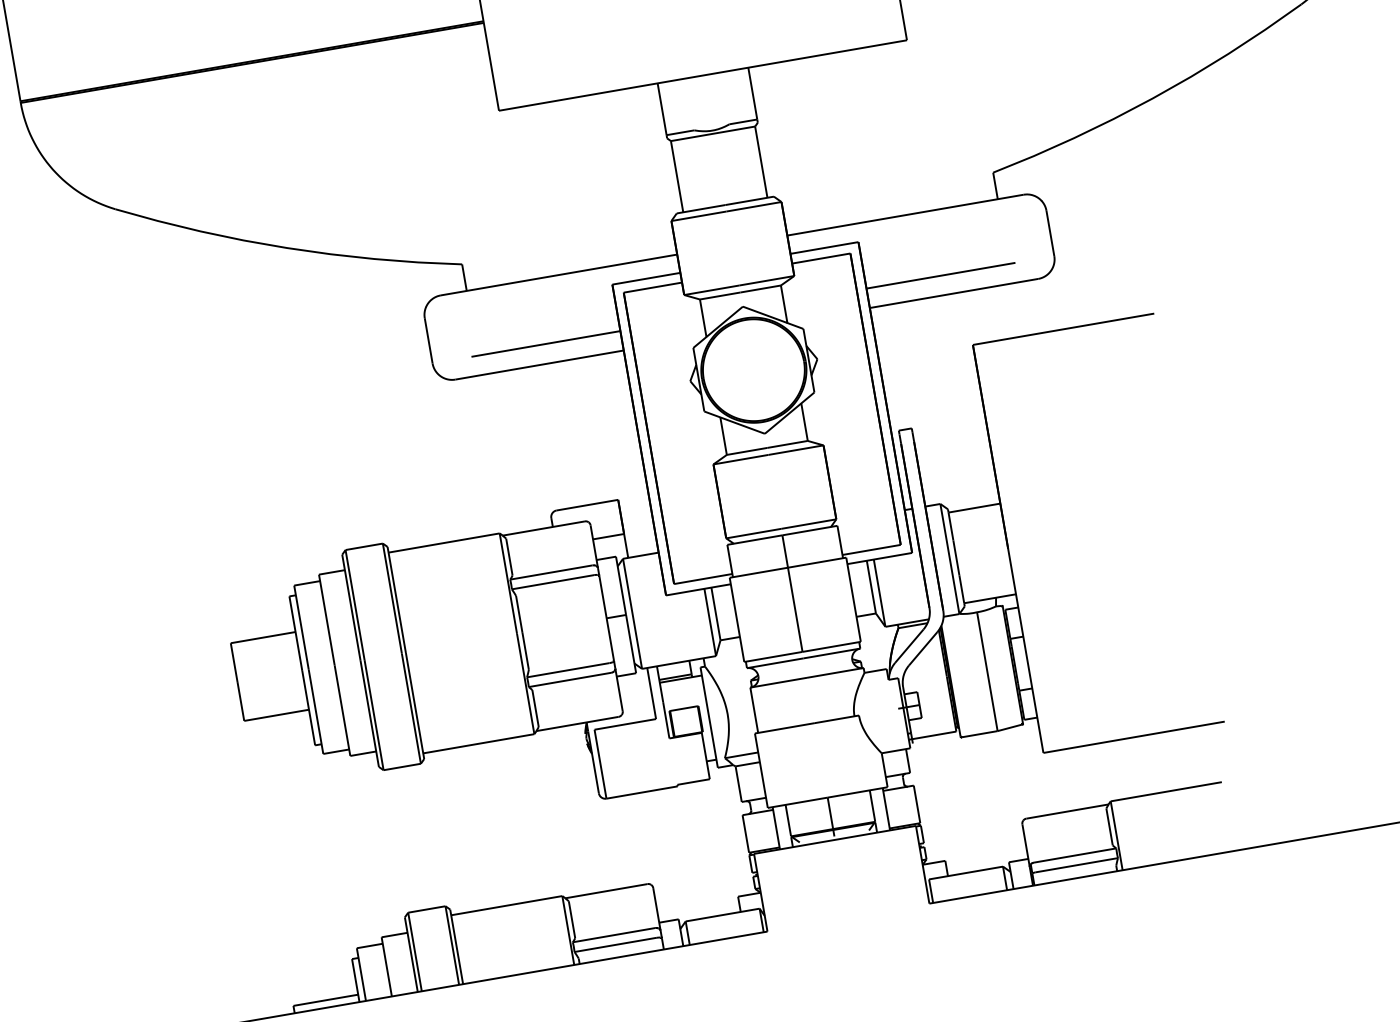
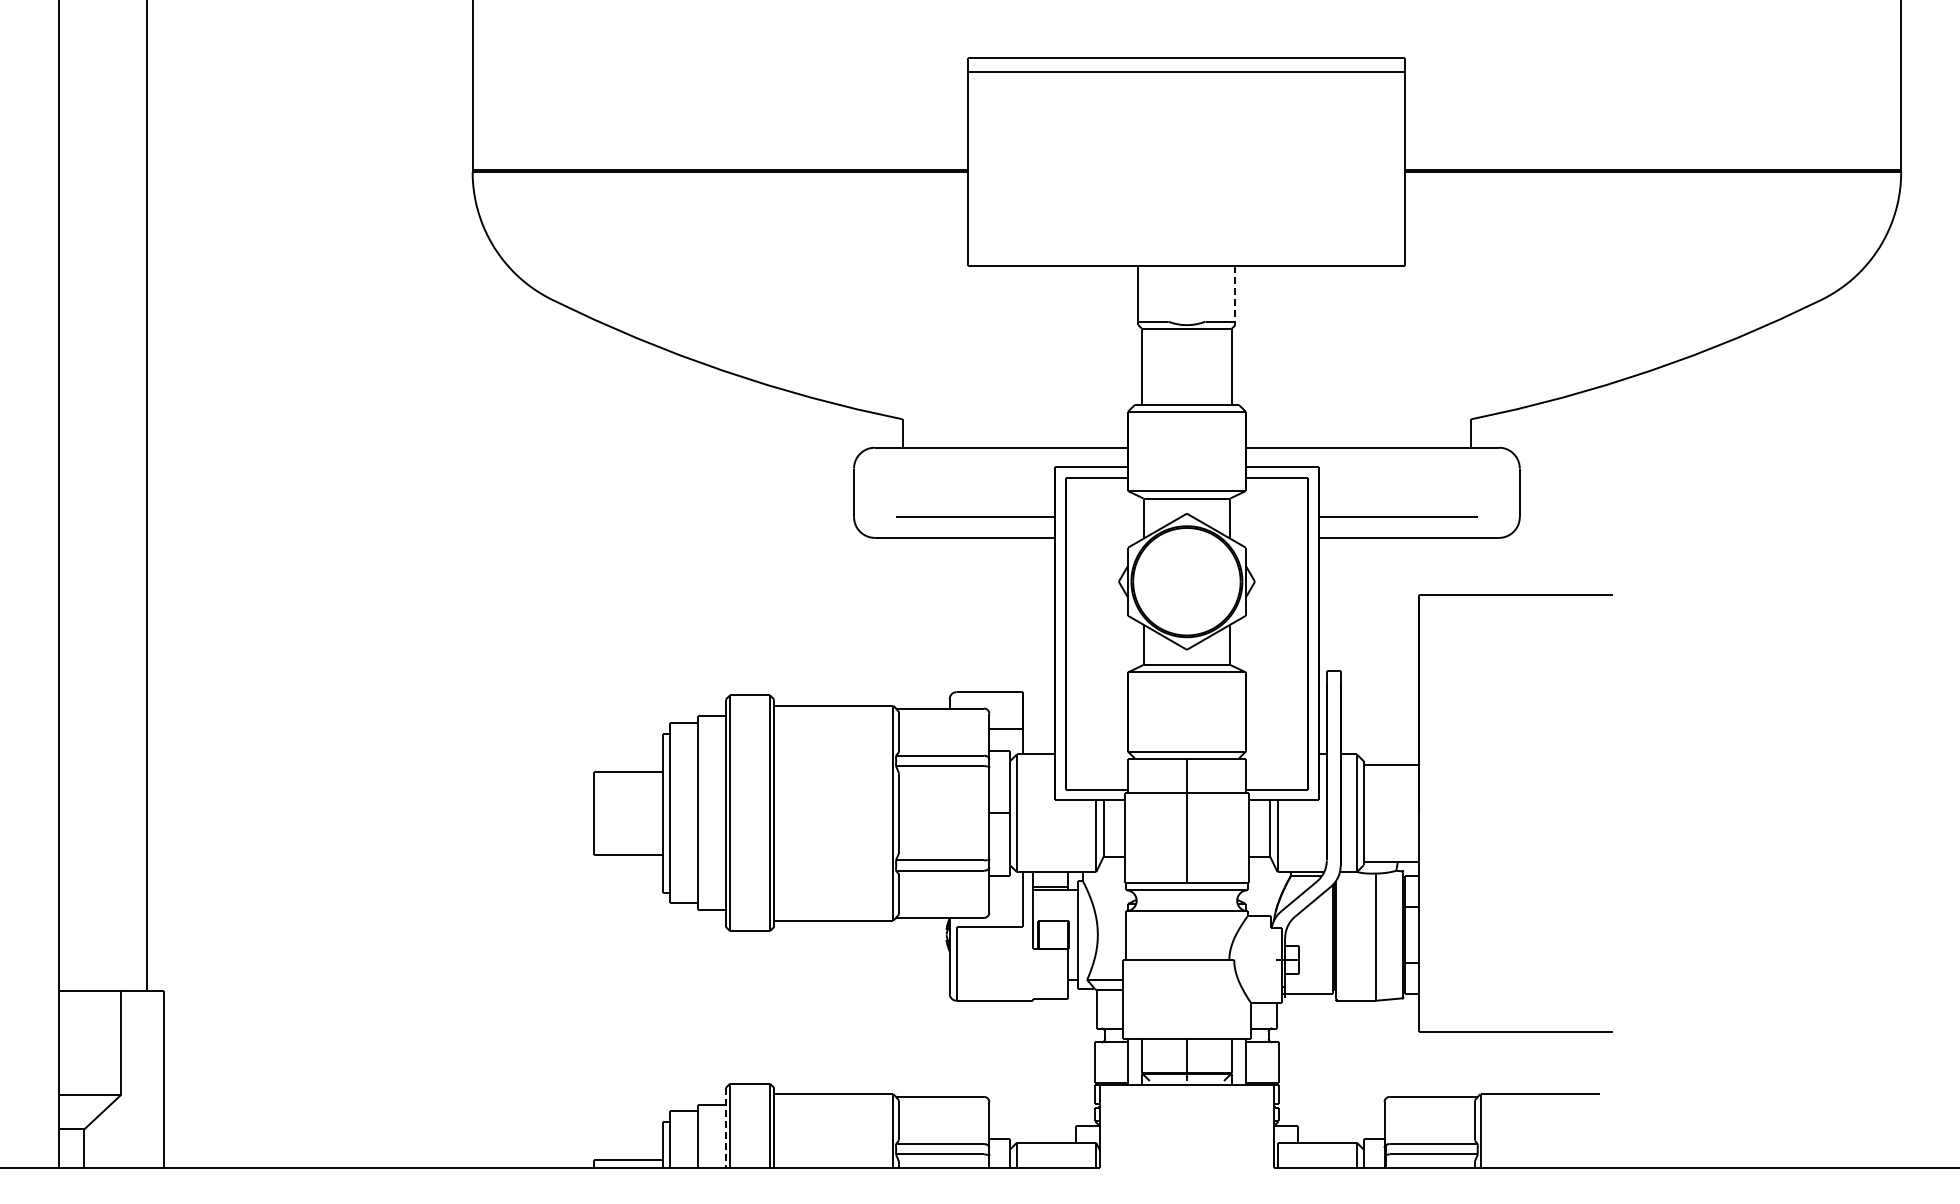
line: (752, 93) -> (1235, 293), solid -> dashed
line: (411, 954) -> (725, 1127), solid -> dashed

